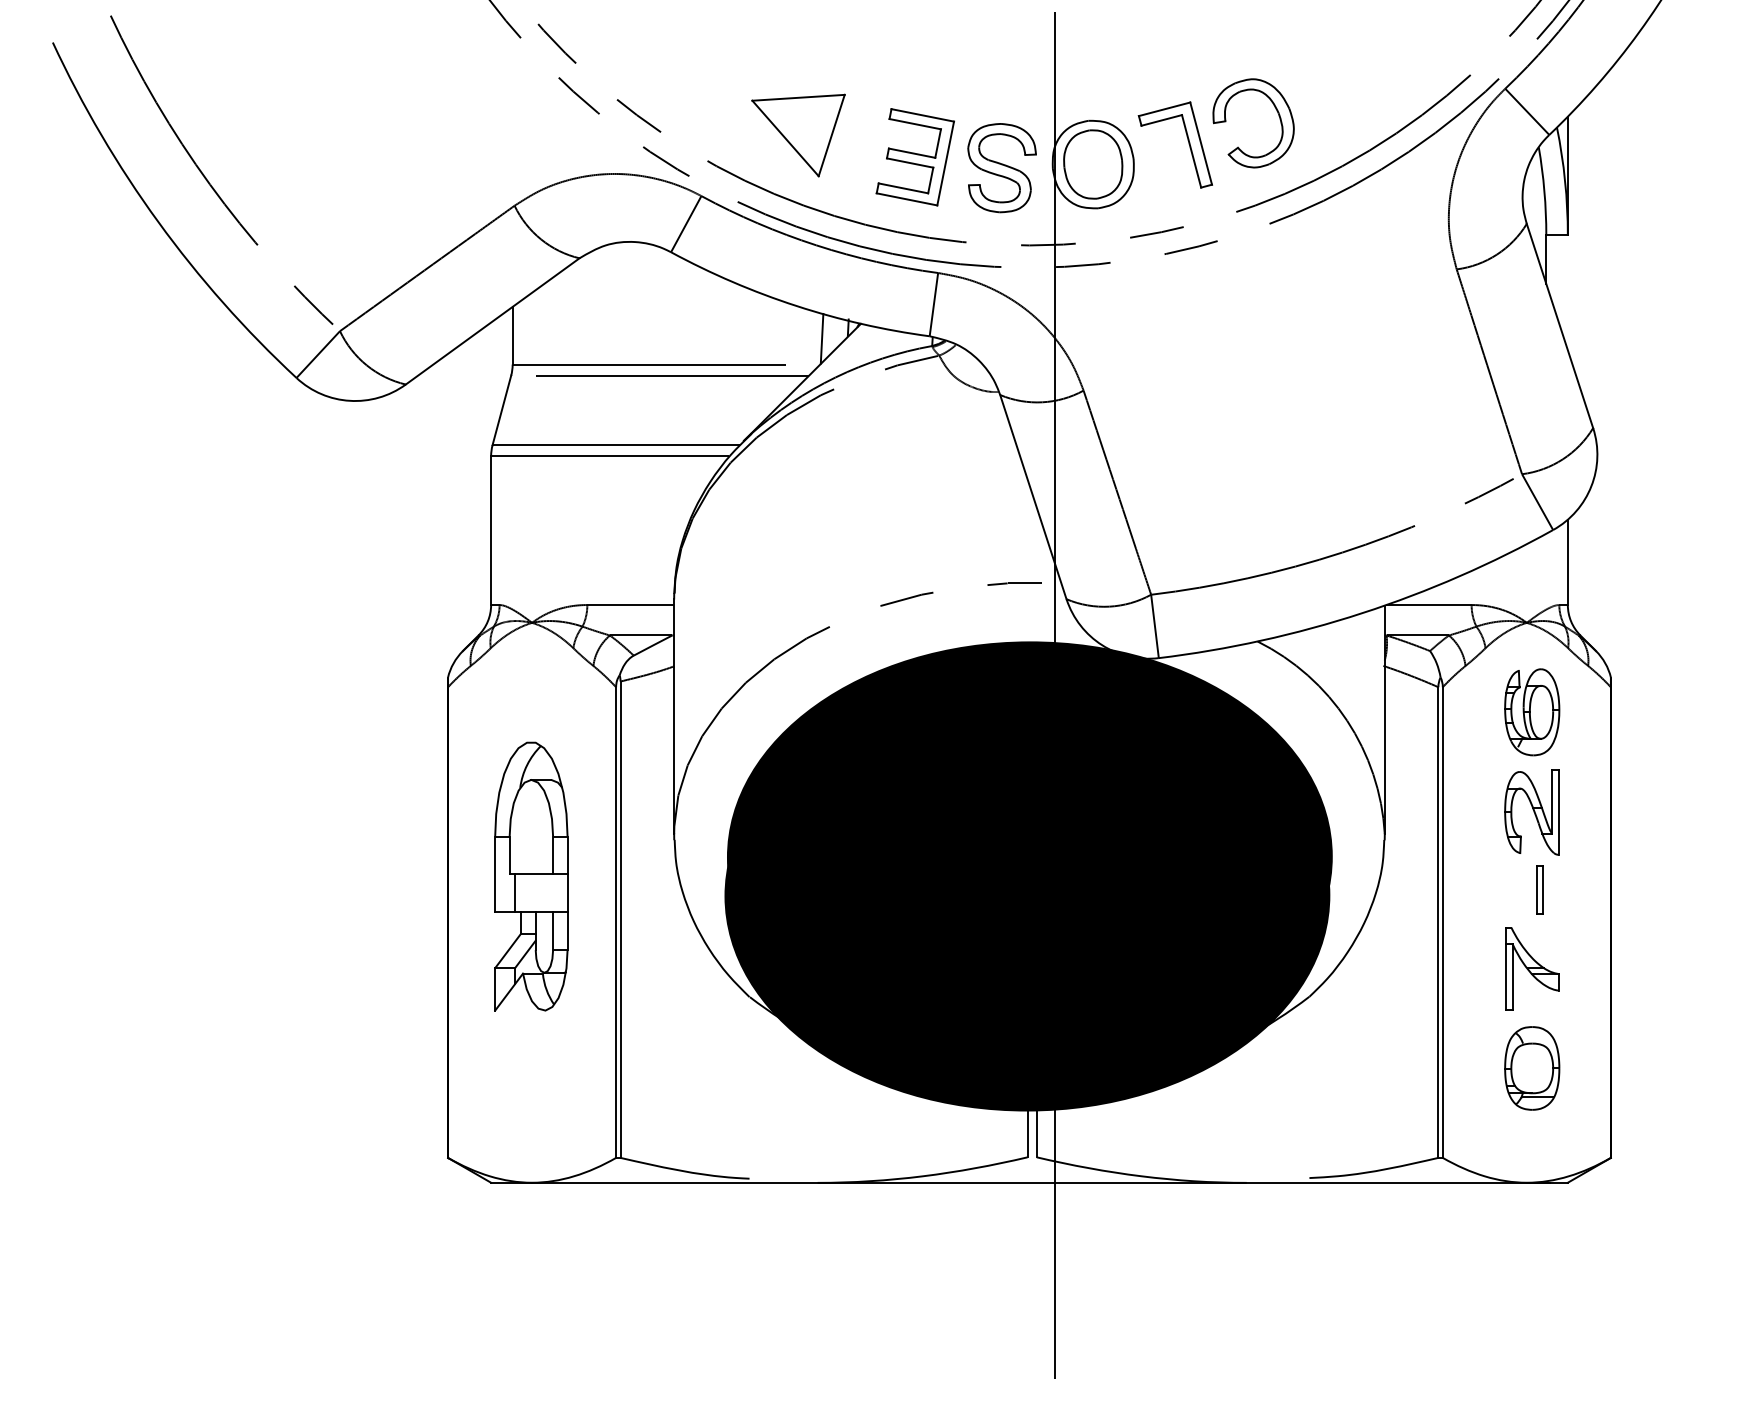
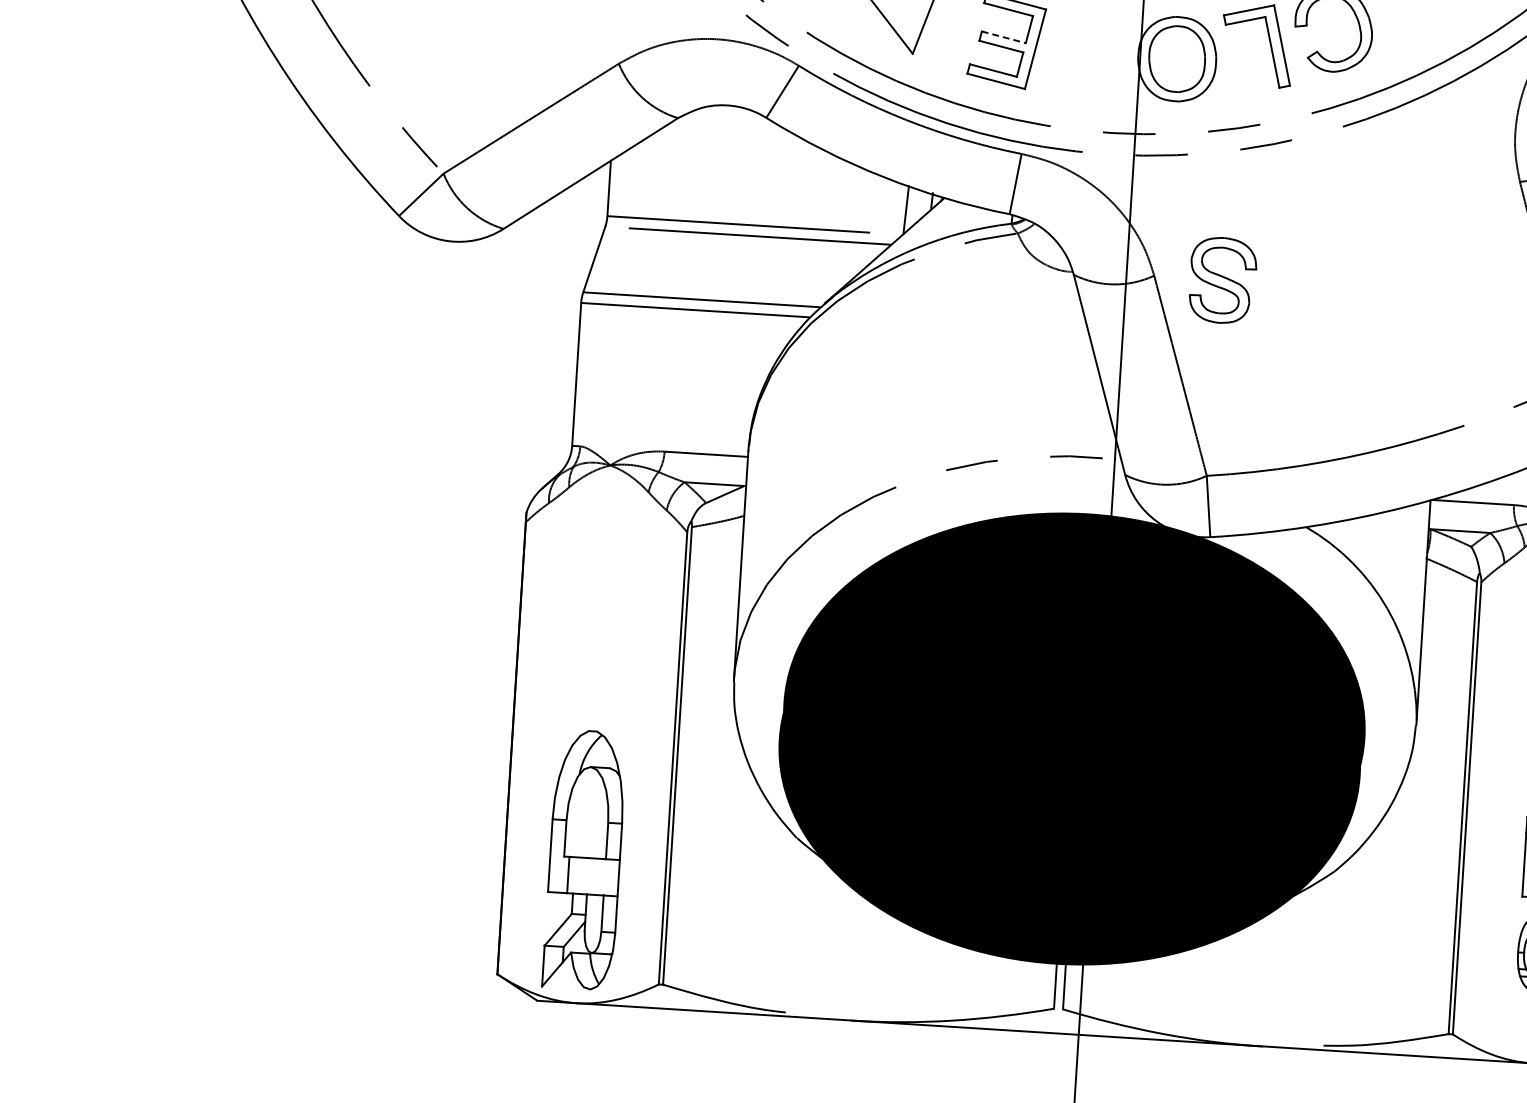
line: (912, 153) -> (1004, 37), solid -> dashed
part: (1001, 168) -> (1222, 280), moved
part: (531, 876) -> (585, 859), moved

